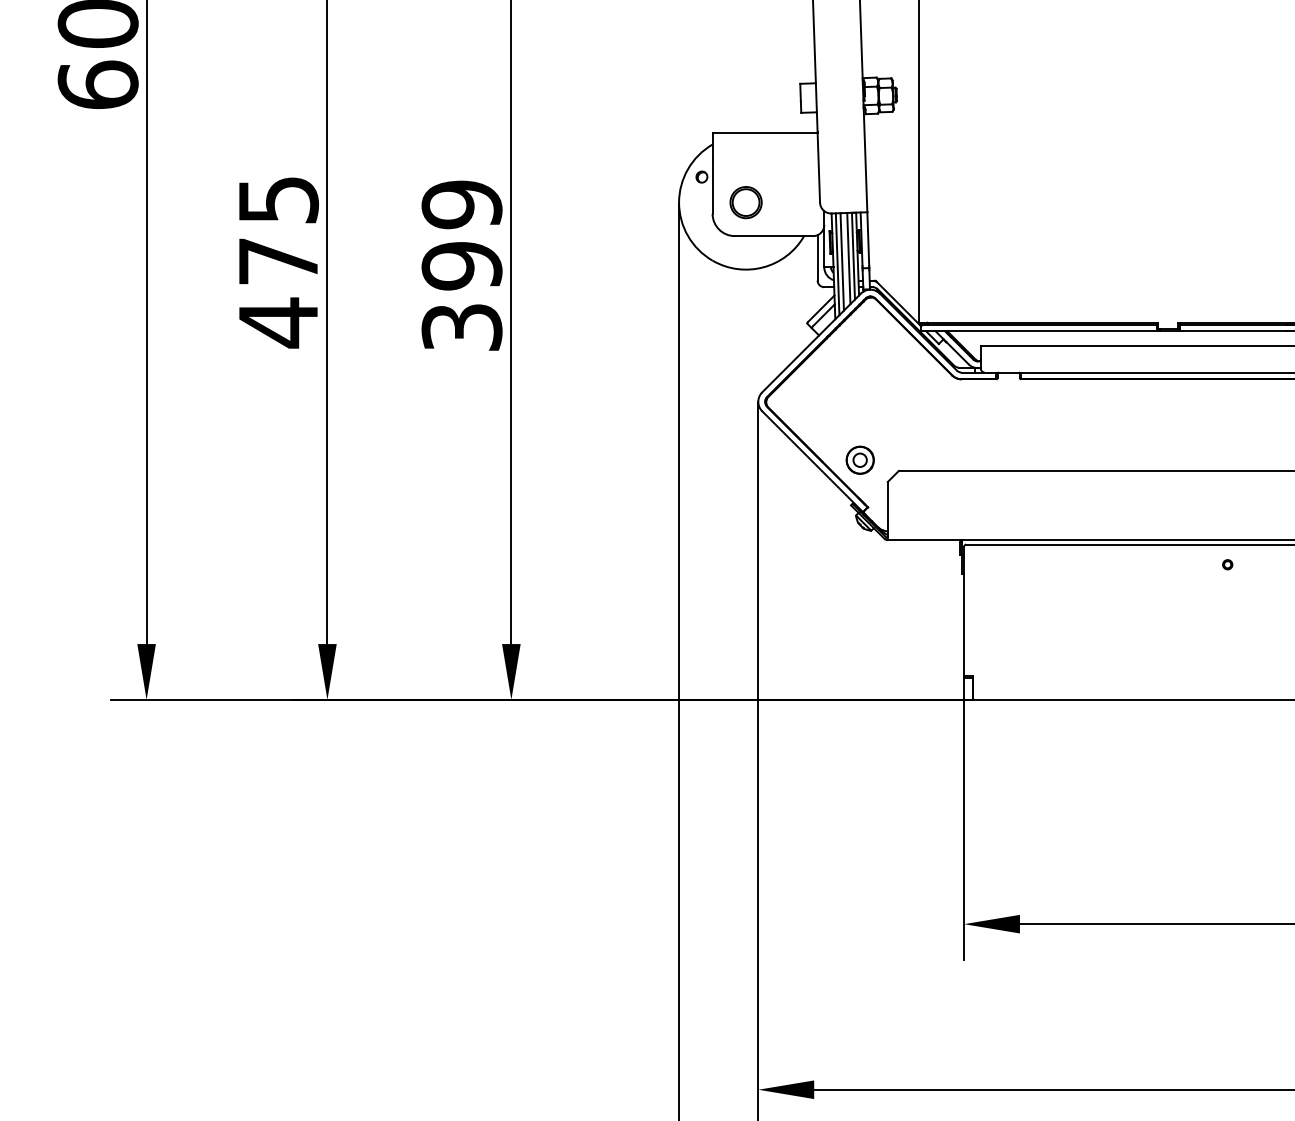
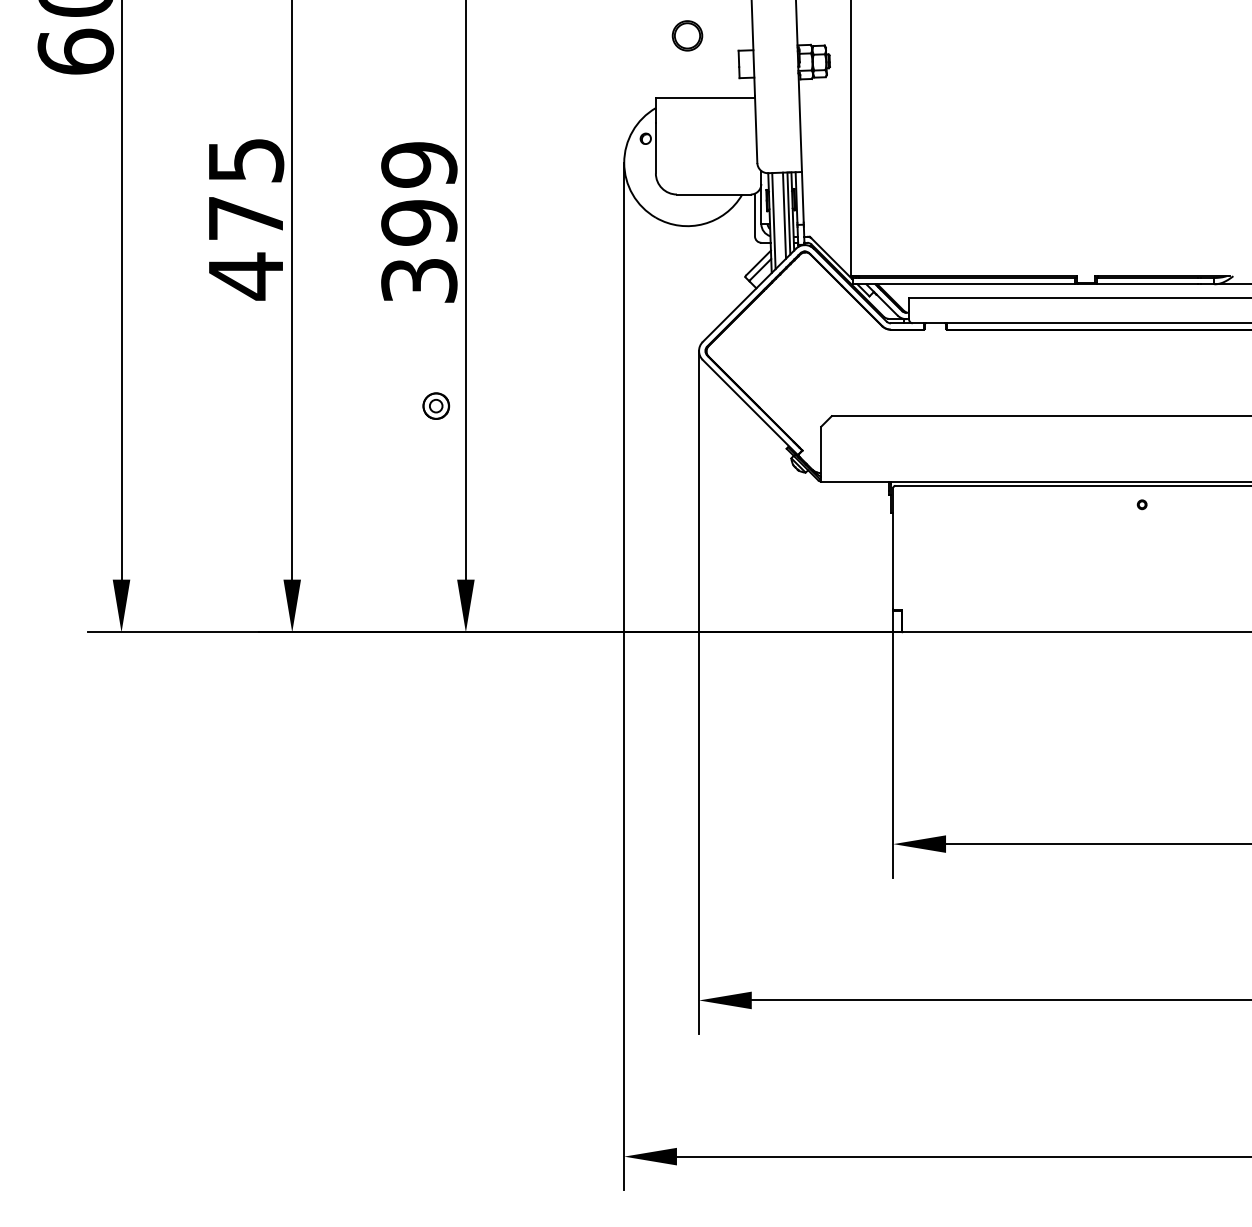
part: (746, 202) -> (687, 35), moved
line: (841, 261) -> (777, 218), removed
part: (860, 459) -> (436, 405), moved

